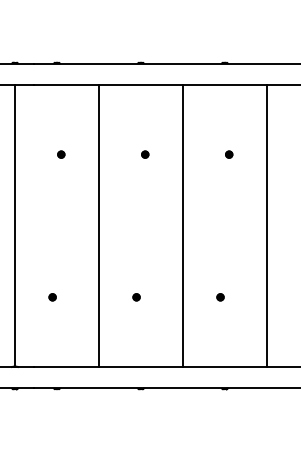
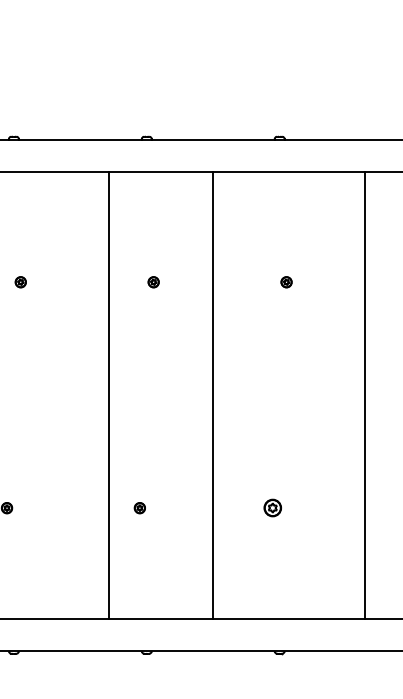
line: (98, 225) -> (108, 394), moved
line: (266, 225) -> (364, 394), moved
part: (220, 297) -> (272, 508), size x1.6

